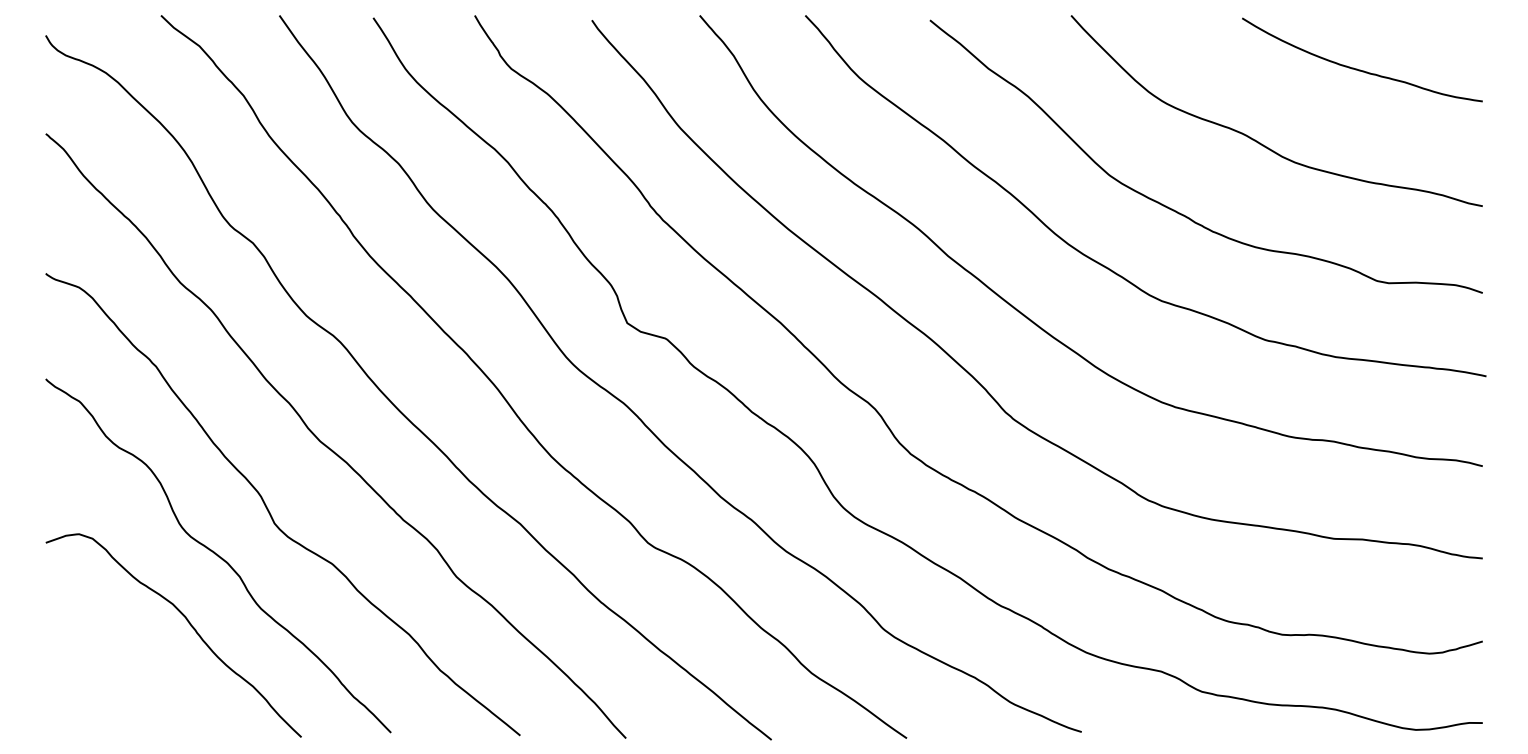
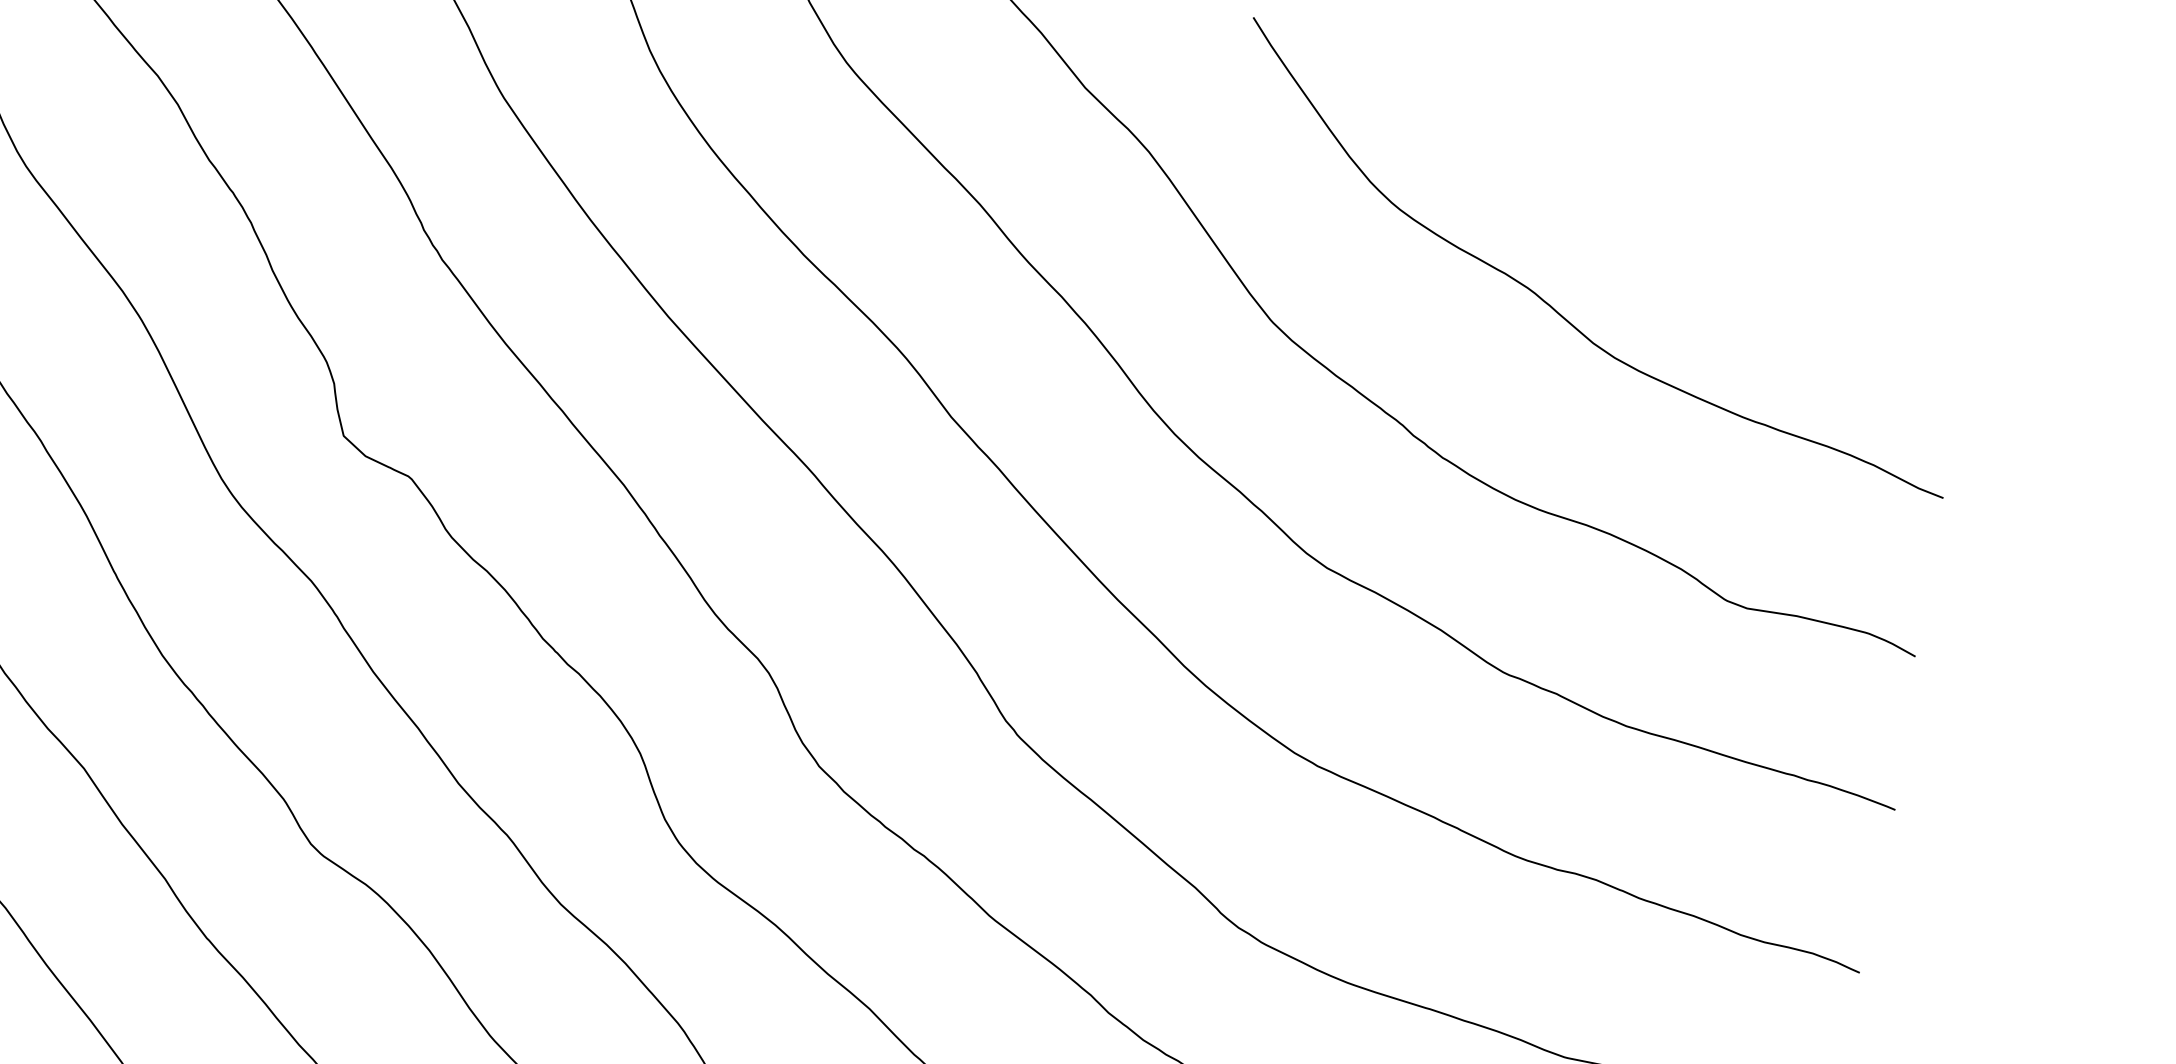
curve: (1360, 69) -> (1764, 209), removed

